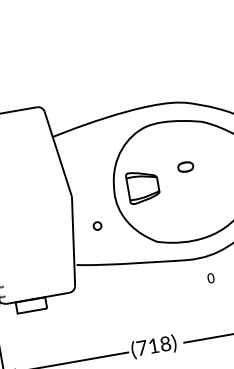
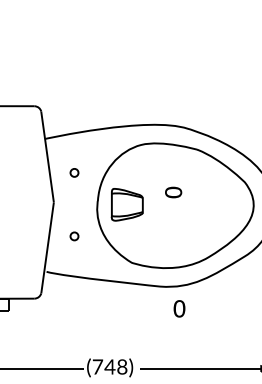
part: (86, 164) -> (74, 172), added
part: (210, 277) -> (179, 308), size x1.67
text: (153, 345) -> (109, 366), (718) -> (748)

